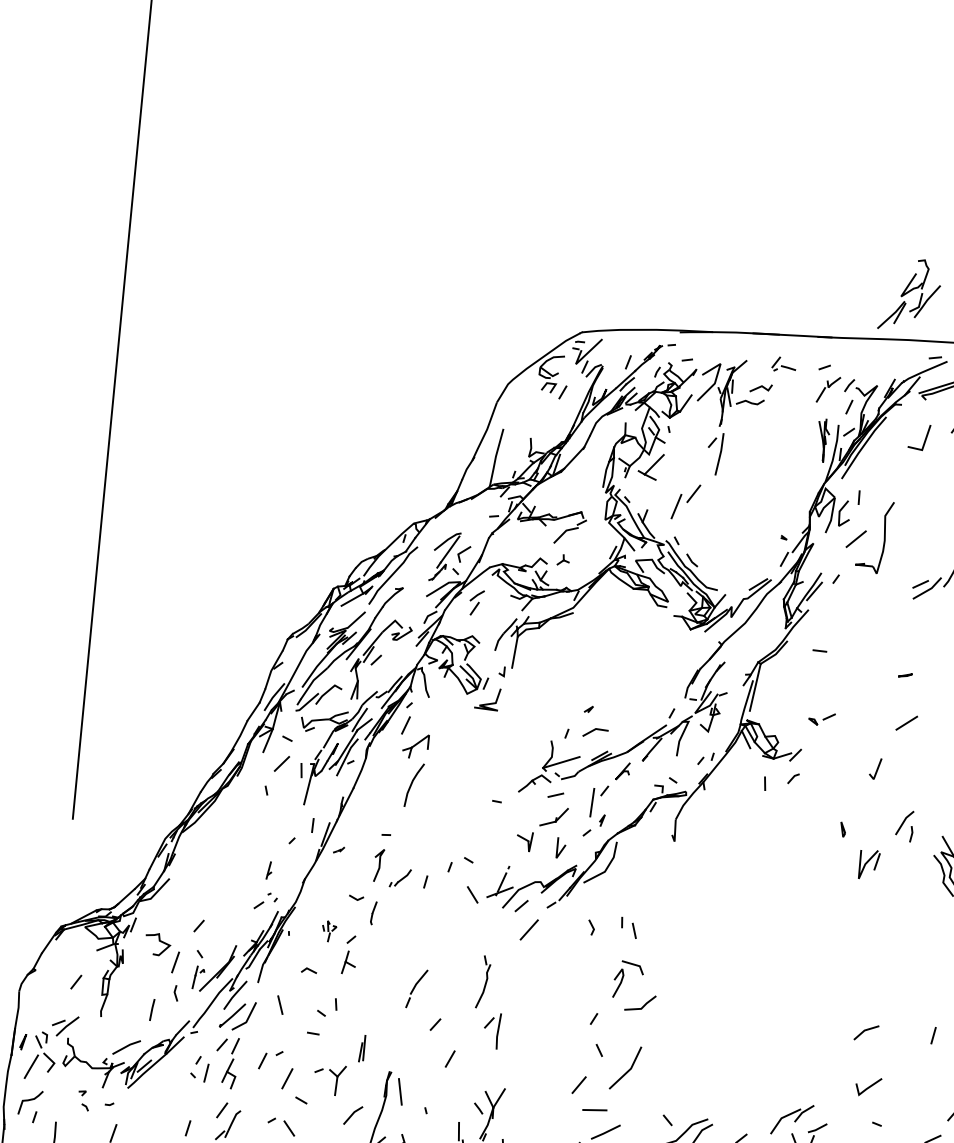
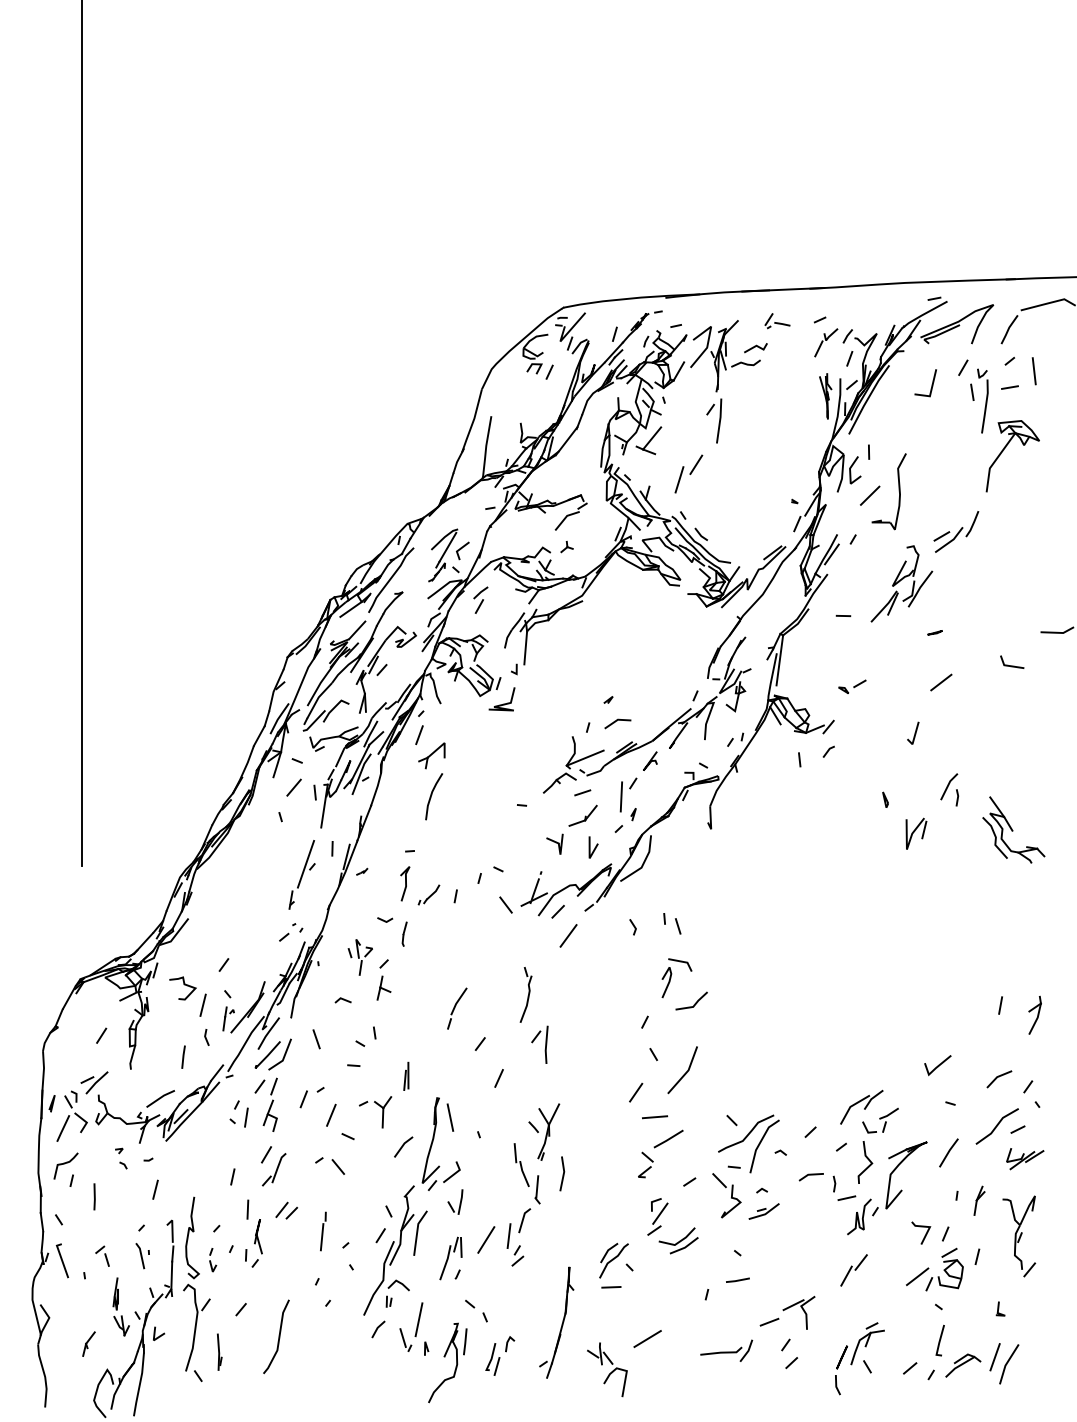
part: (909, 294) -> (901, 583), moved
line: (285, 837) -> (305, 863), added
part: (328, 931) -> (359, 957), size x1.67
line: (866, 1031) -> (999, 1077), moved

